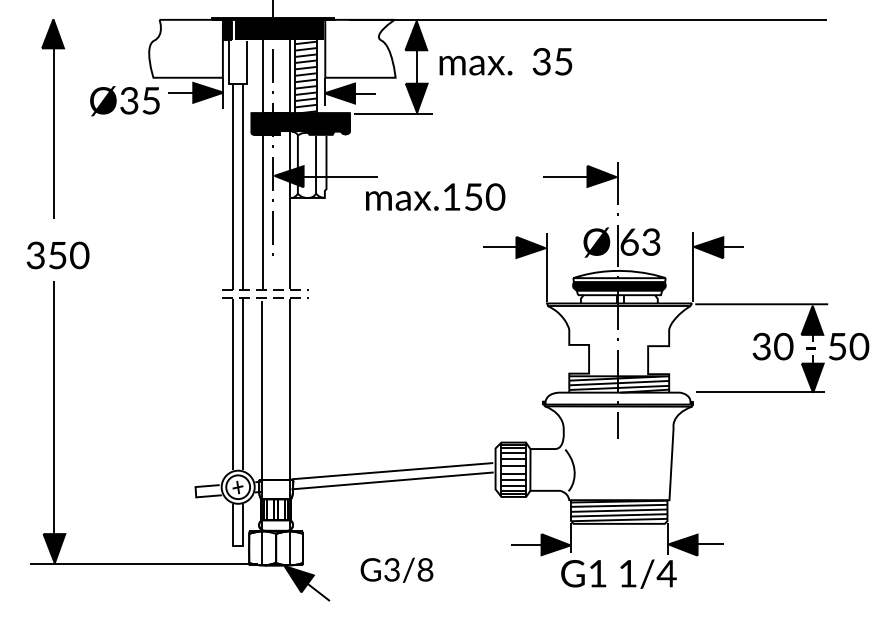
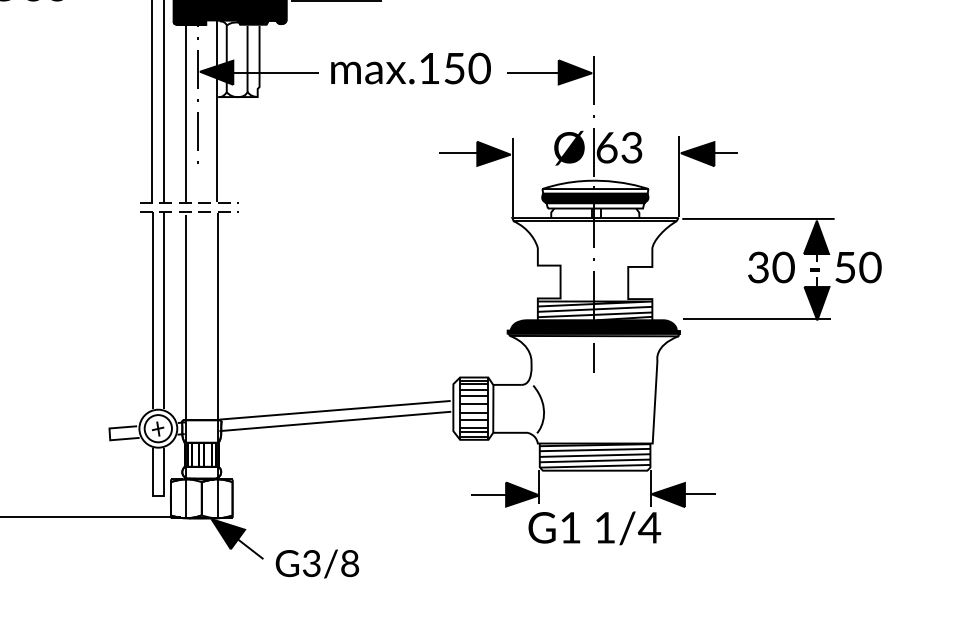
text: (435, 196) -> (410, 67), moved
fill: (617, 398) -> (593, 326), added
text: (396, 569) -> (316, 563), moved

